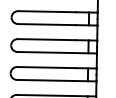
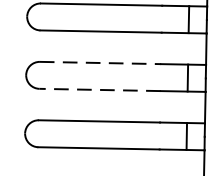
line: (47, 39) -> (102, 62), solid -> dashed
line: (46, 52) -> (100, 89), solid -> dashed

